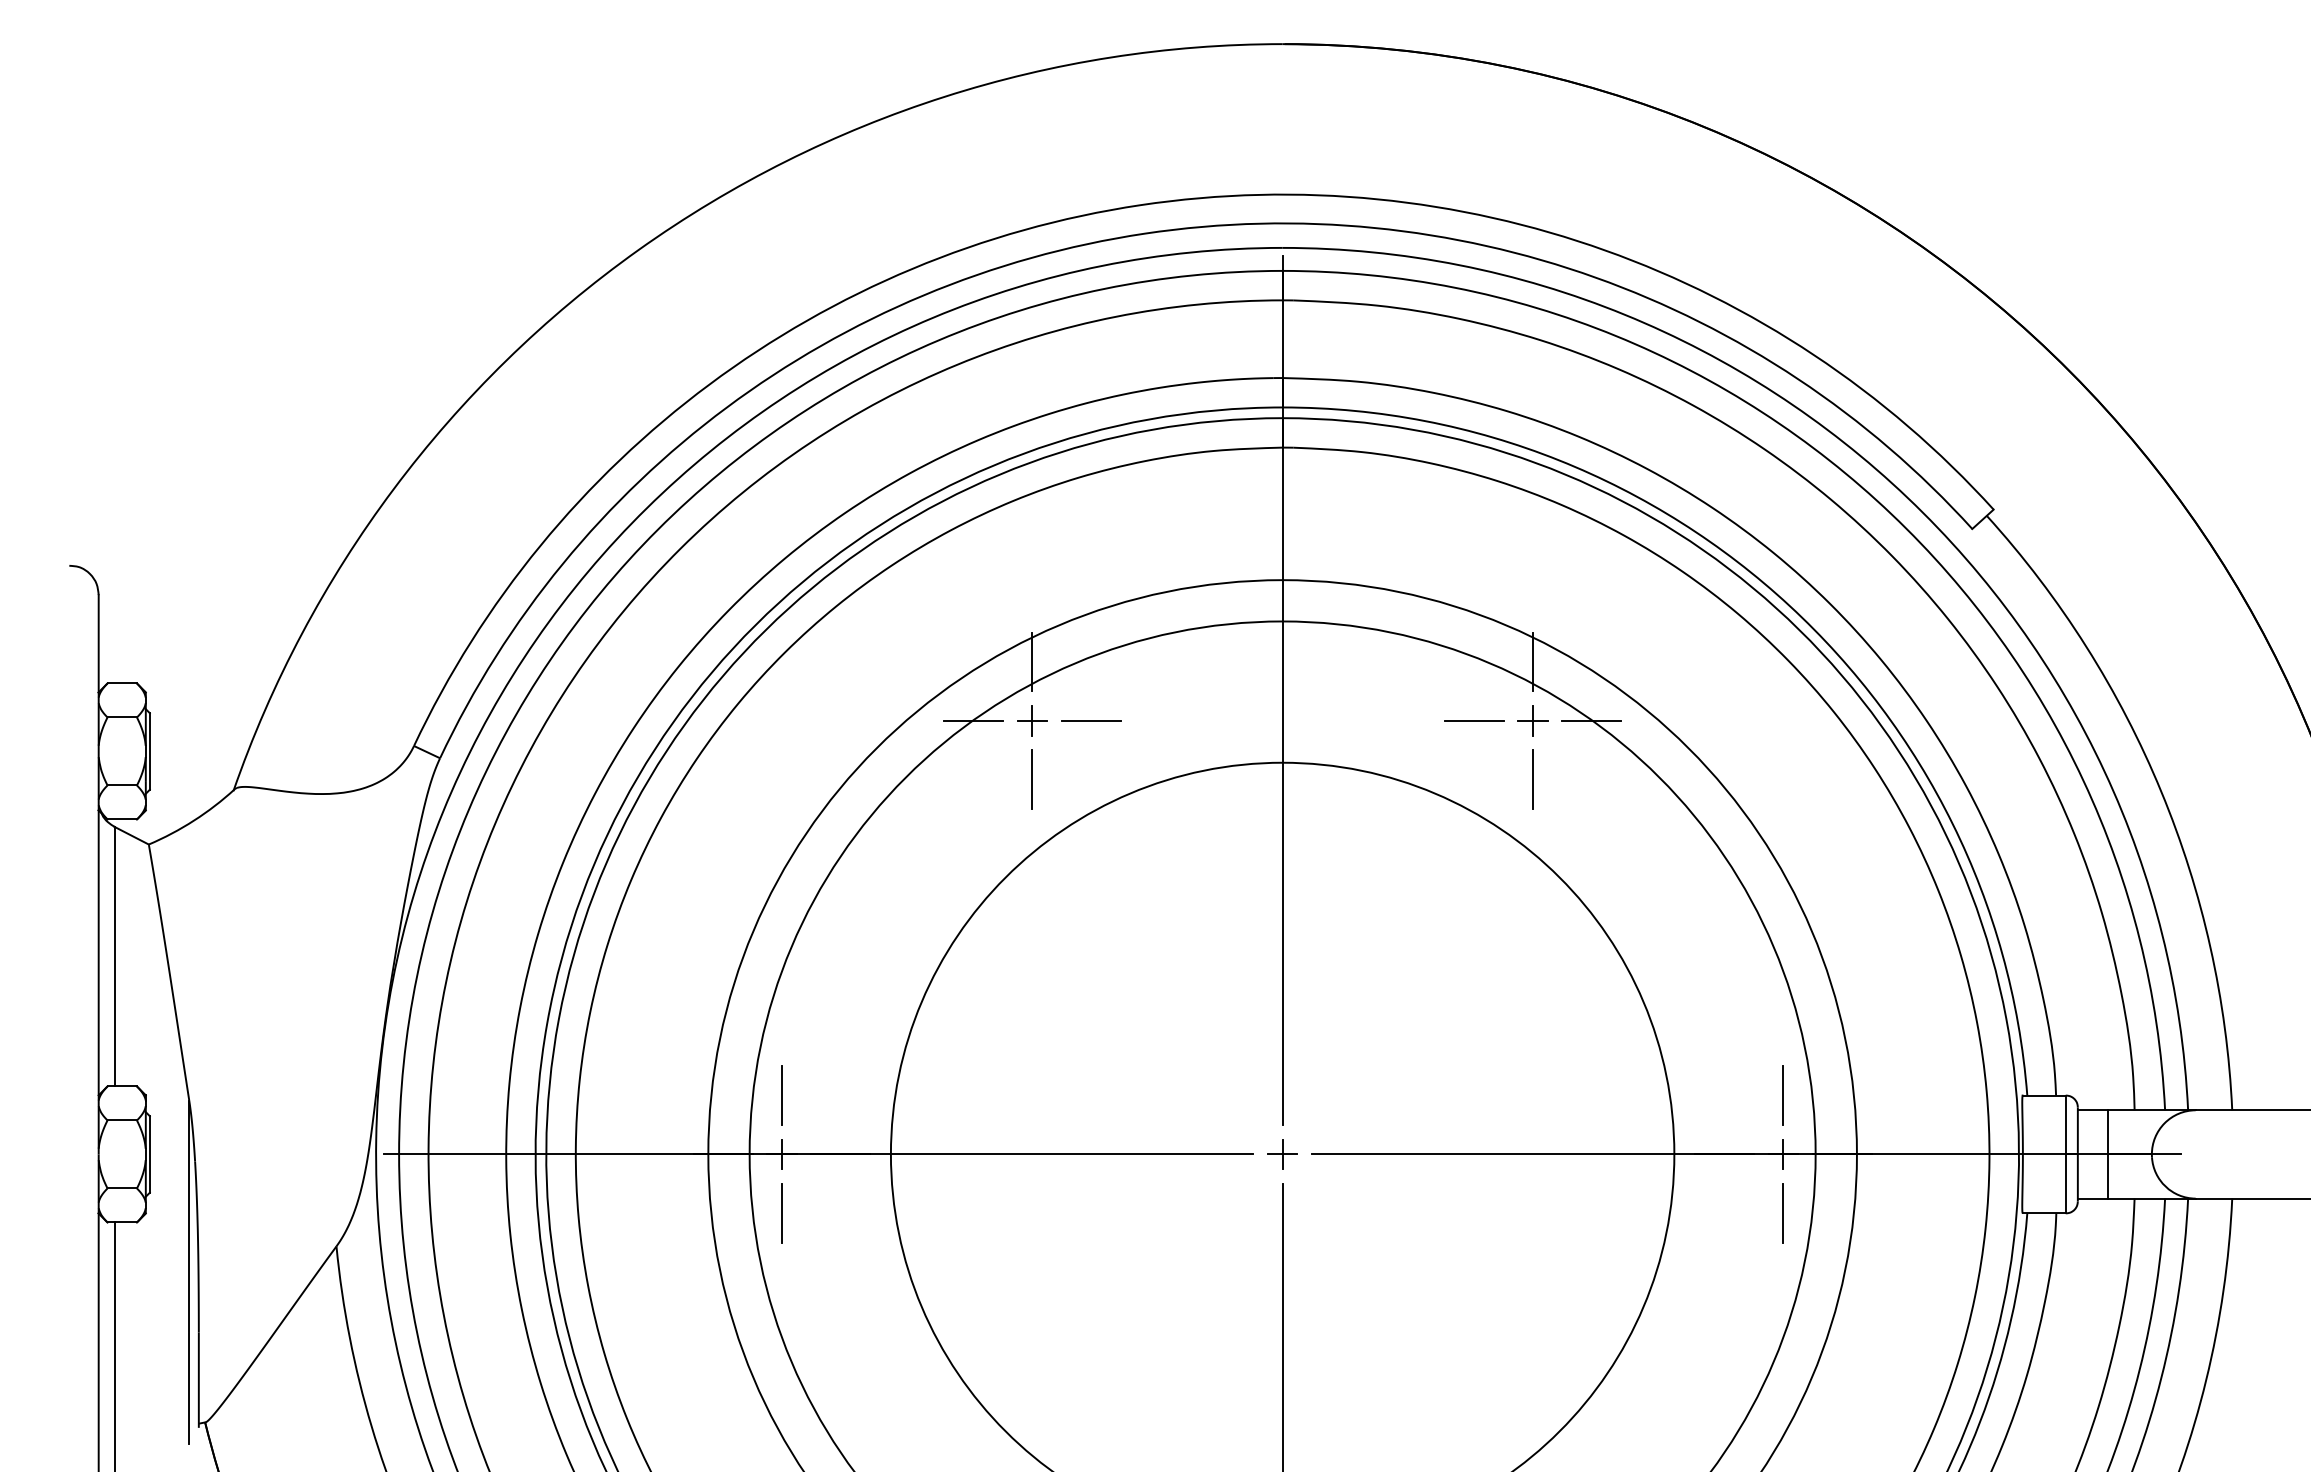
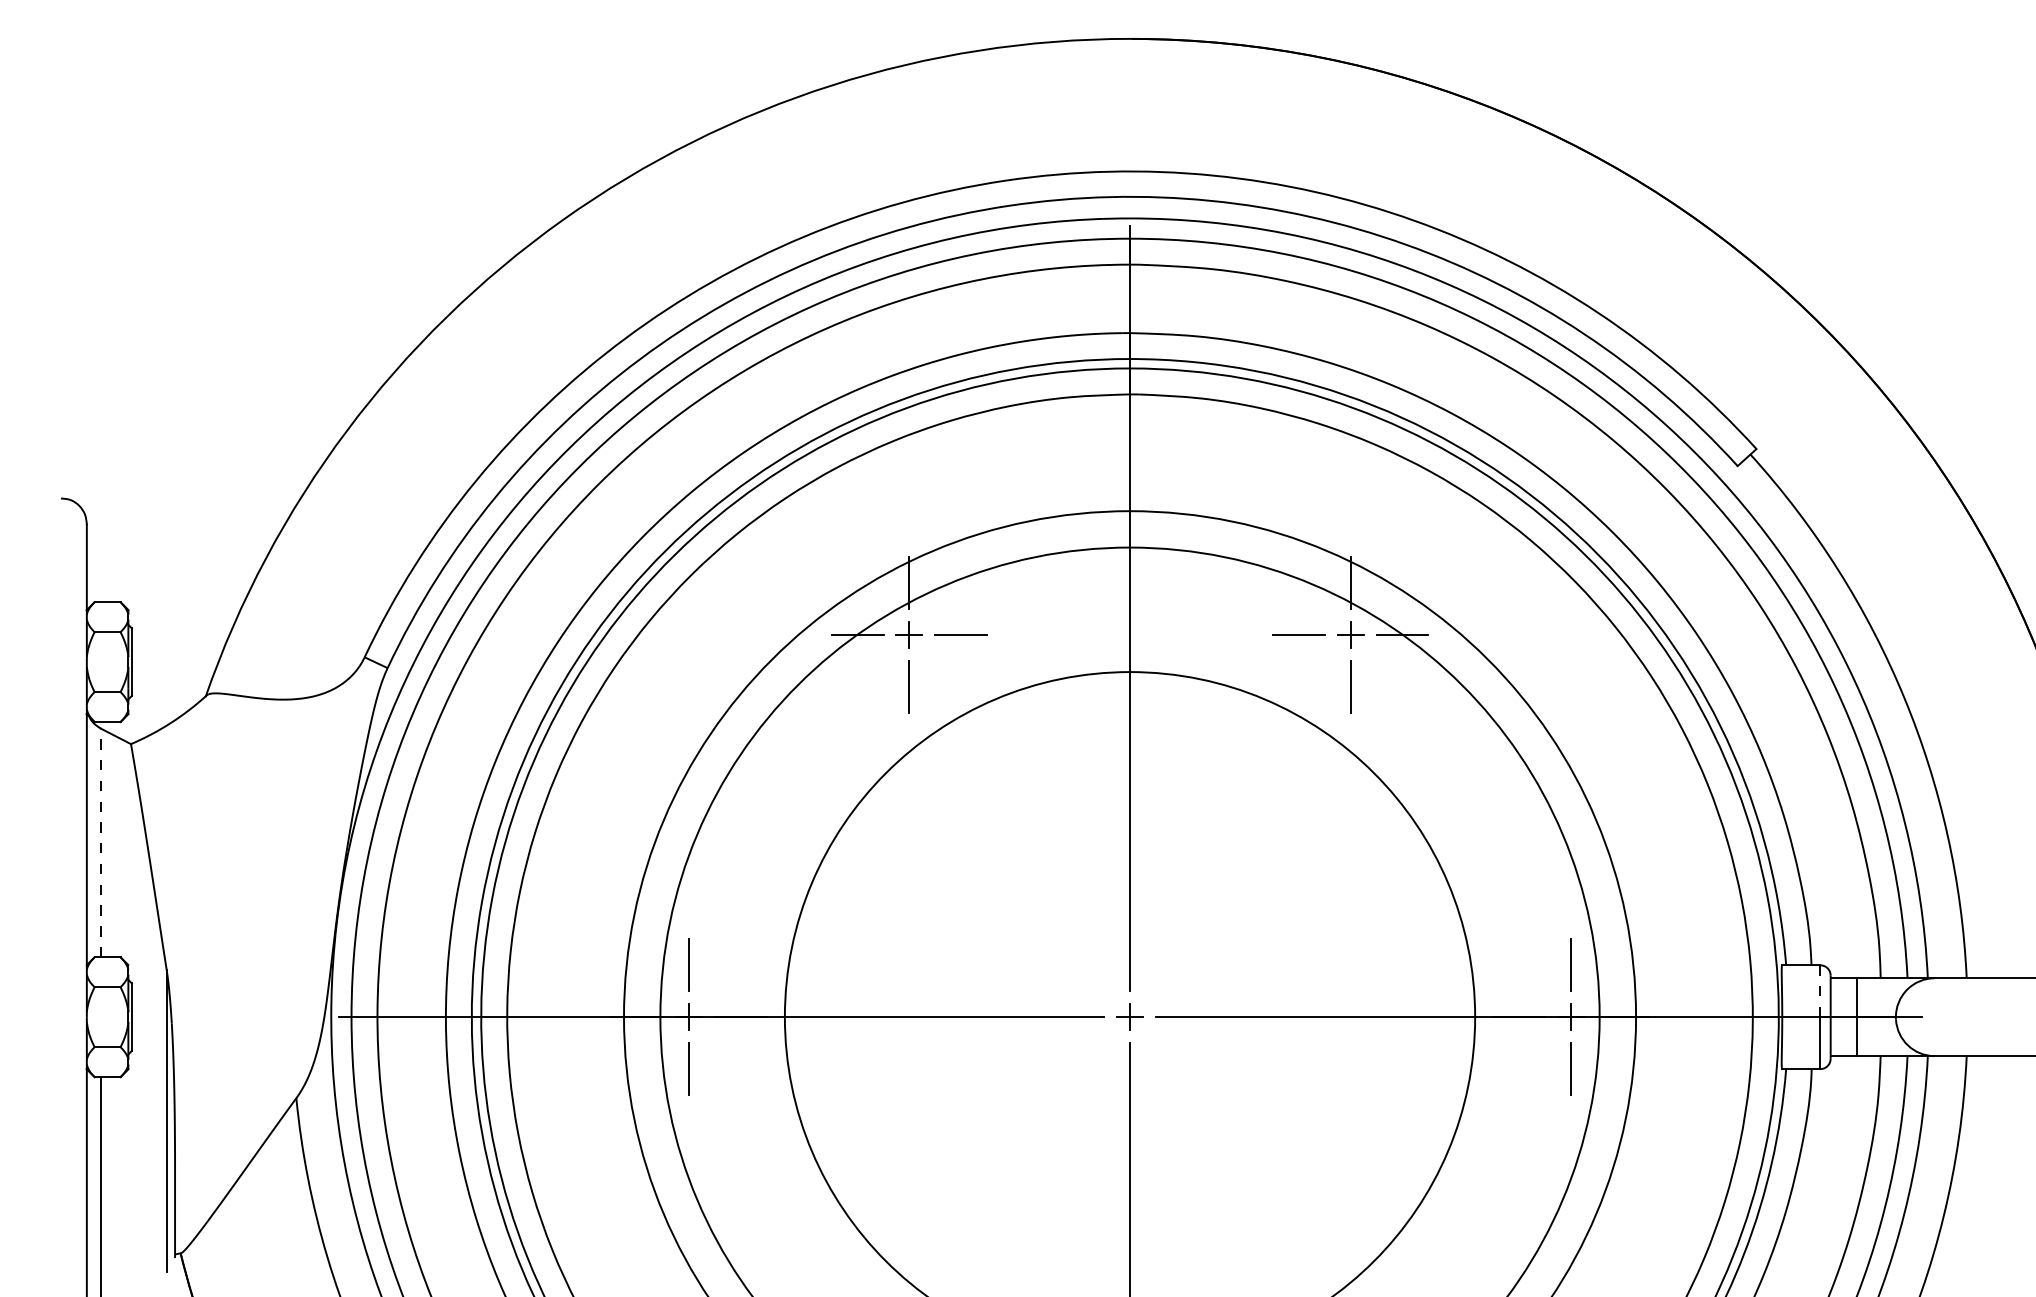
line: (114, 956) -> (100, 842), solid -> dashed
line: (2066, 1124) -> (1820, 990), solid -> dashed

